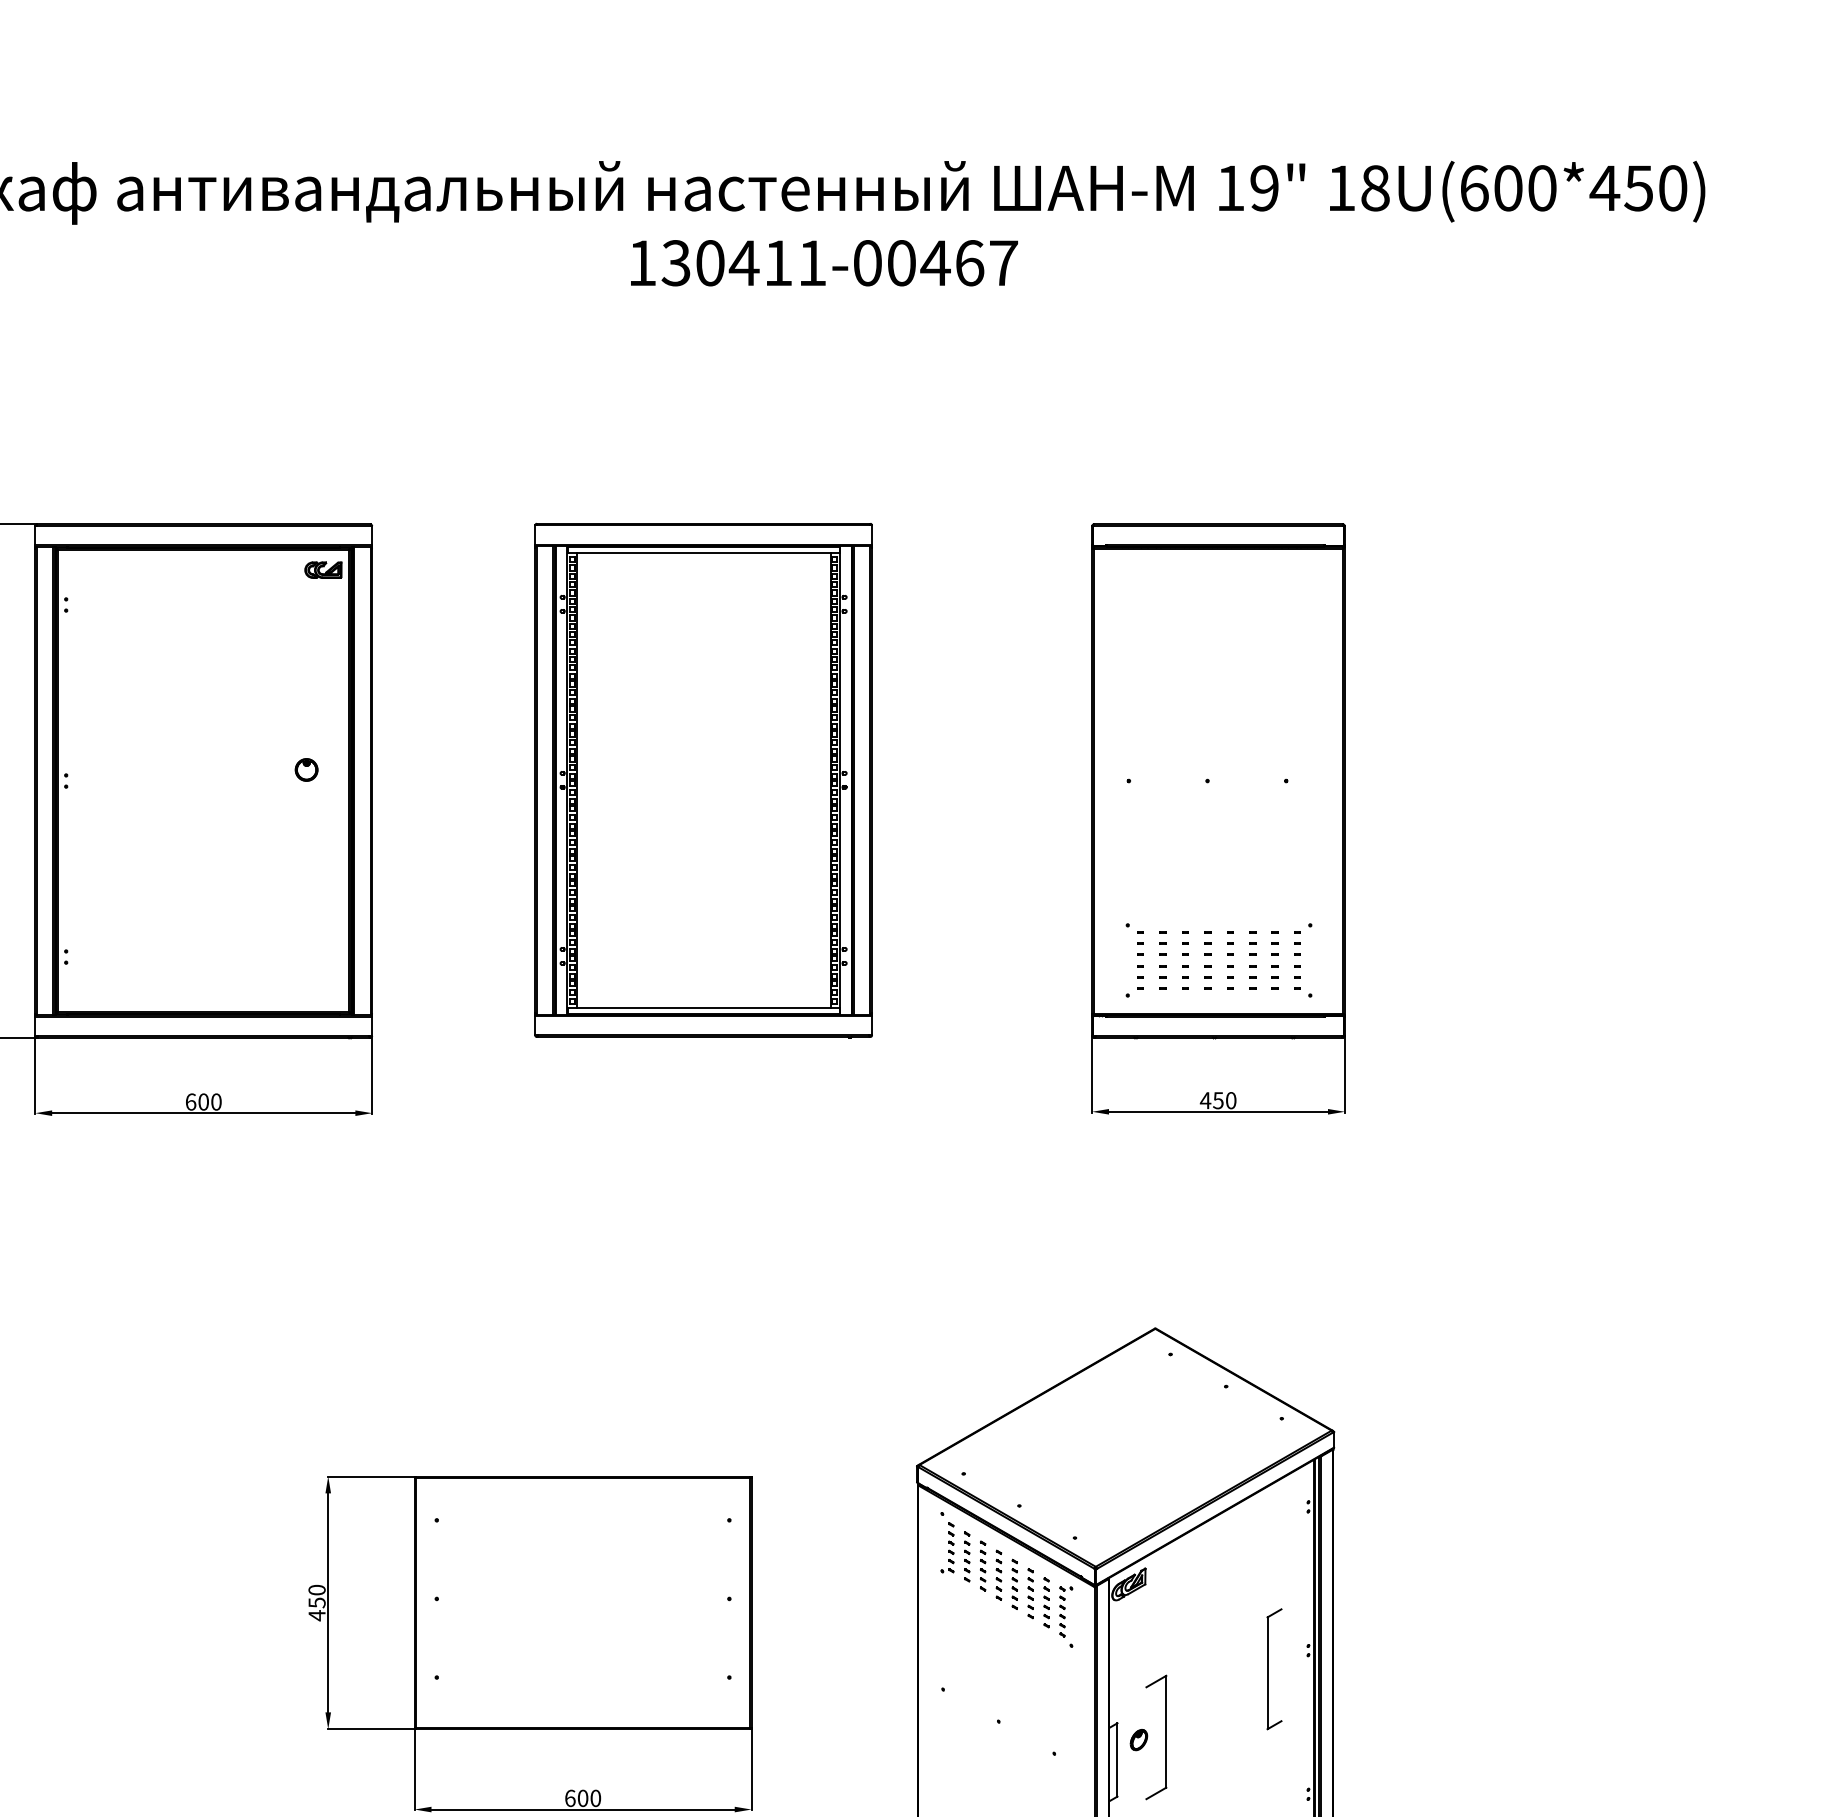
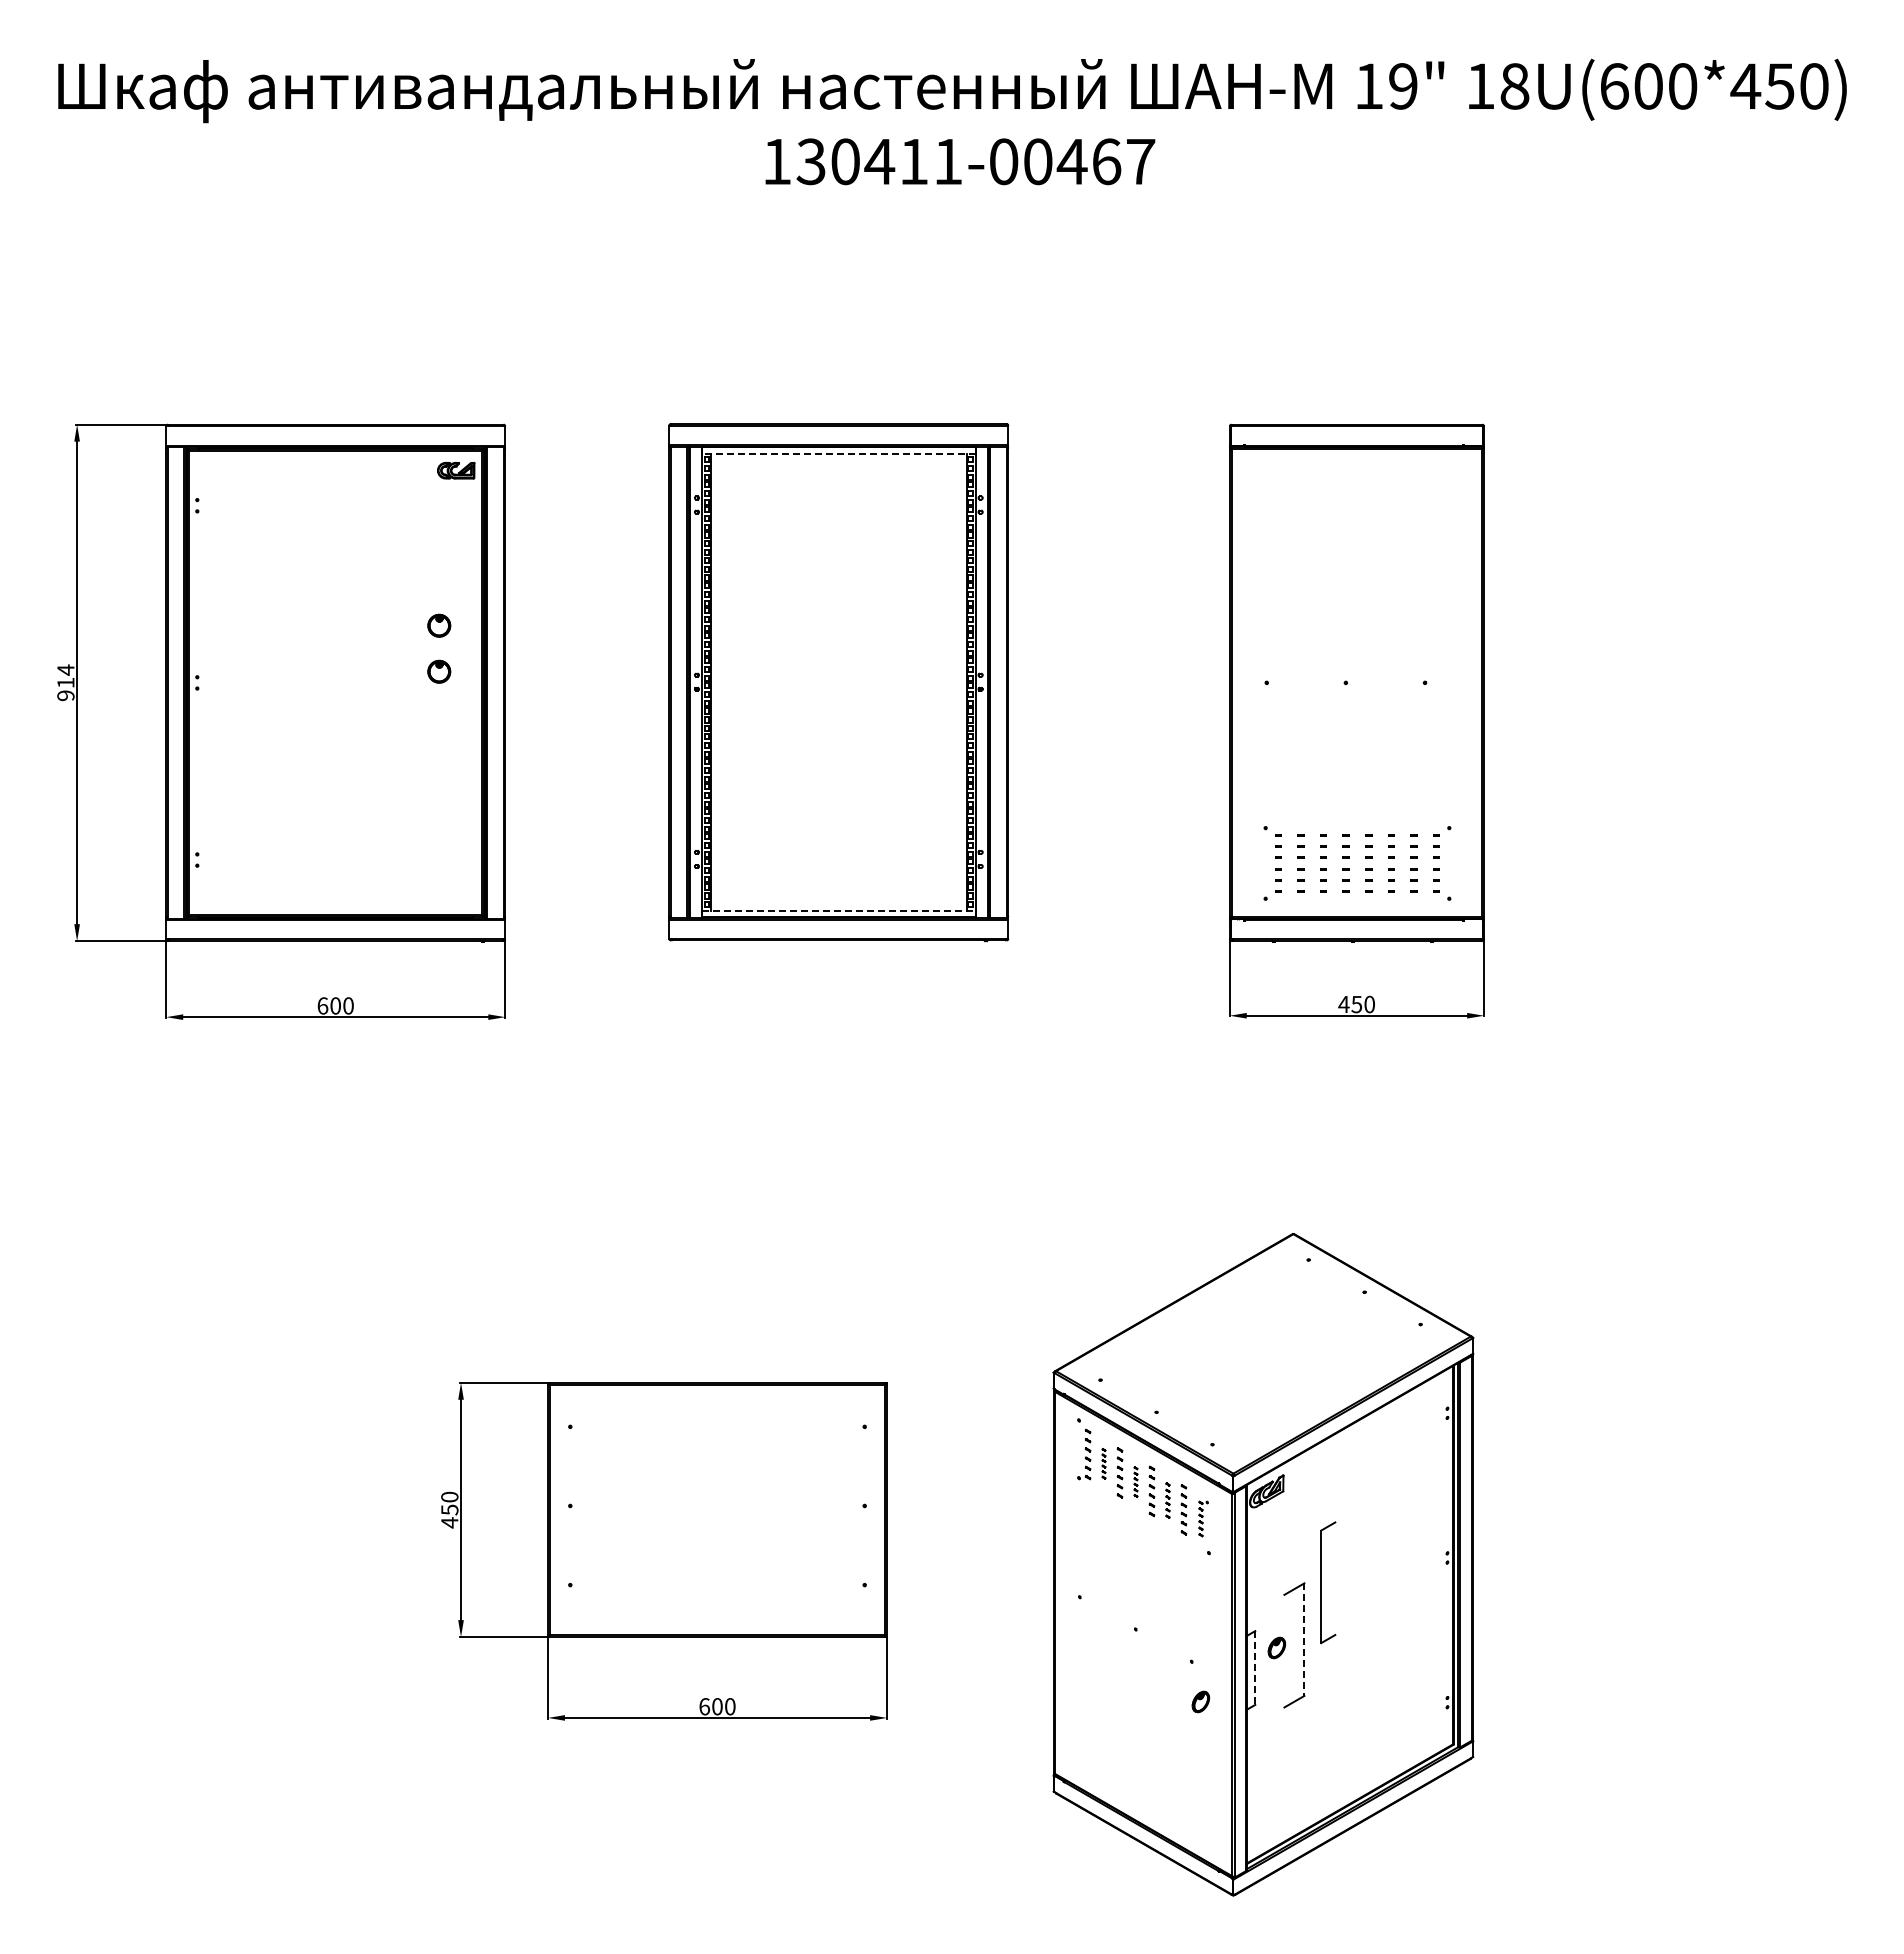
line: (703, 553) -> (838, 453), solid -> dashed
part: (306, 723) -> (439, 625), added
line: (703, 1007) -> (838, 910), solid -> dashed
part: (966, 1556) -> (1103, 1463), size x0.6
part: (998, 1574) -> (1135, 1481), size x0.6
part: (1030, 1593) -> (1167, 1500), size x0.7
part: (1066, 1611) -> (1203, 1518), size x0.7
part: (1267, 1669) -> (1321, 1582), moved
line: (1166, 1732) -> (1304, 1640), solid -> dashed
line: (1117, 1760) -> (1255, 1668), solid -> dashed
part: (1063, 1793) -> (1200, 1701), added

